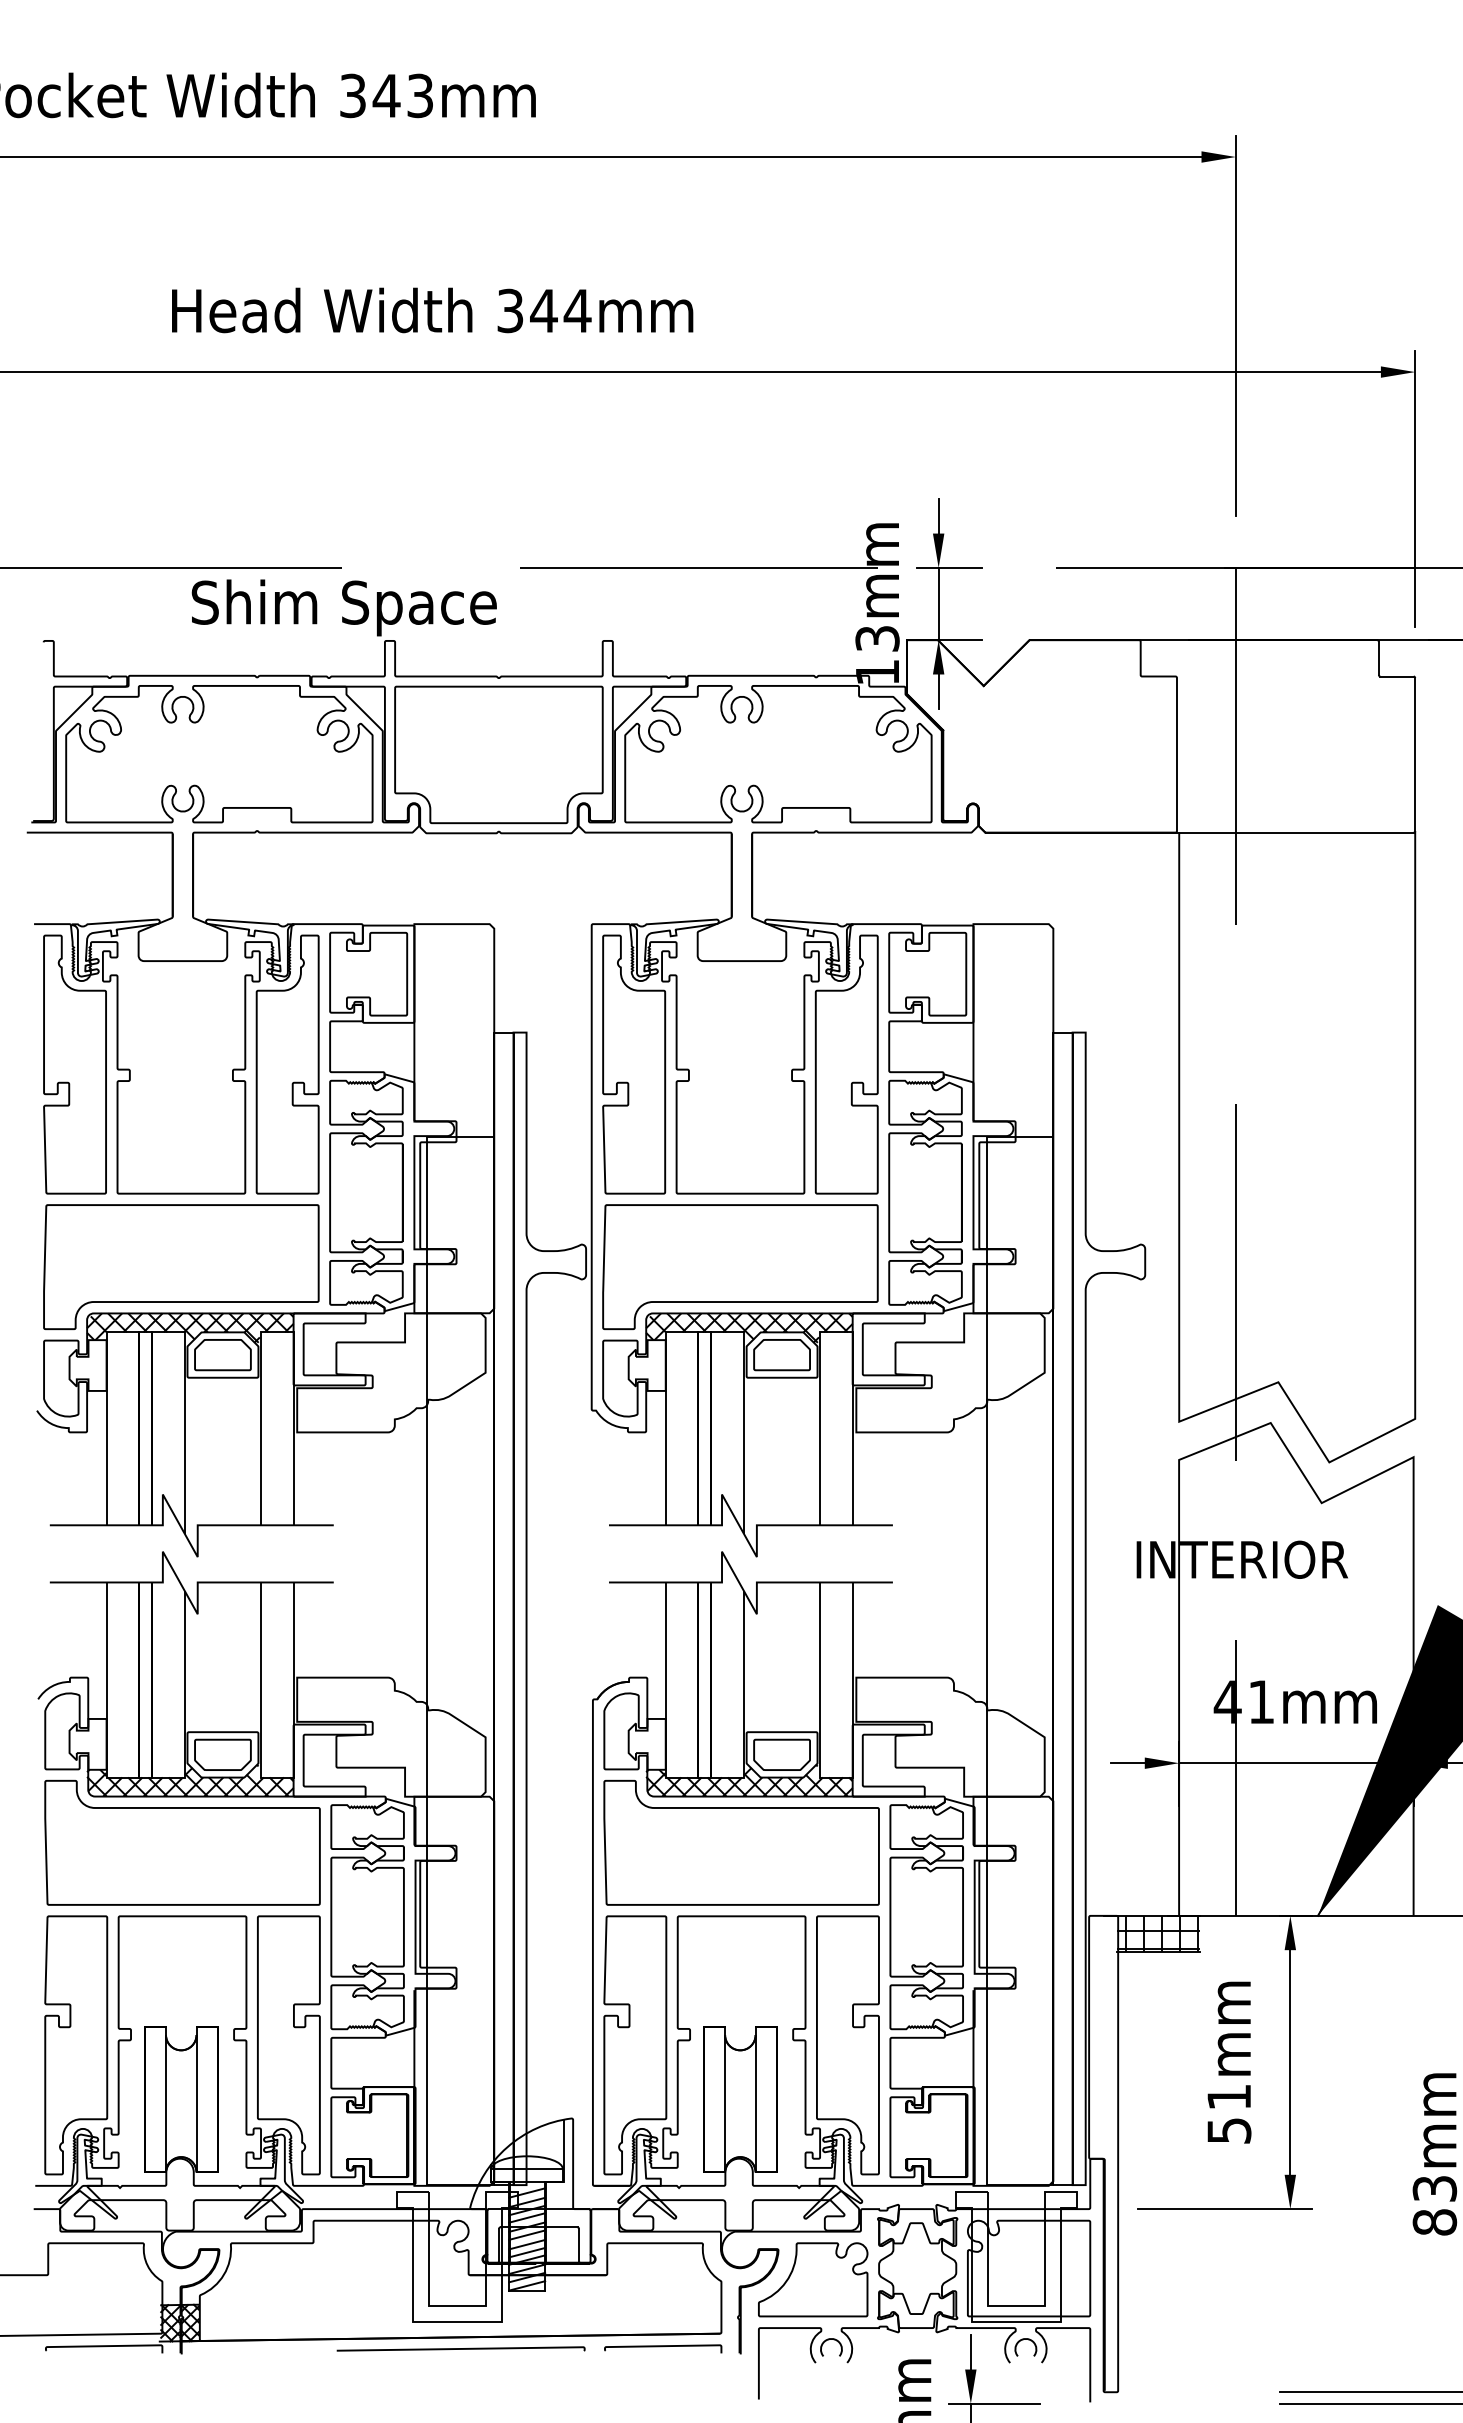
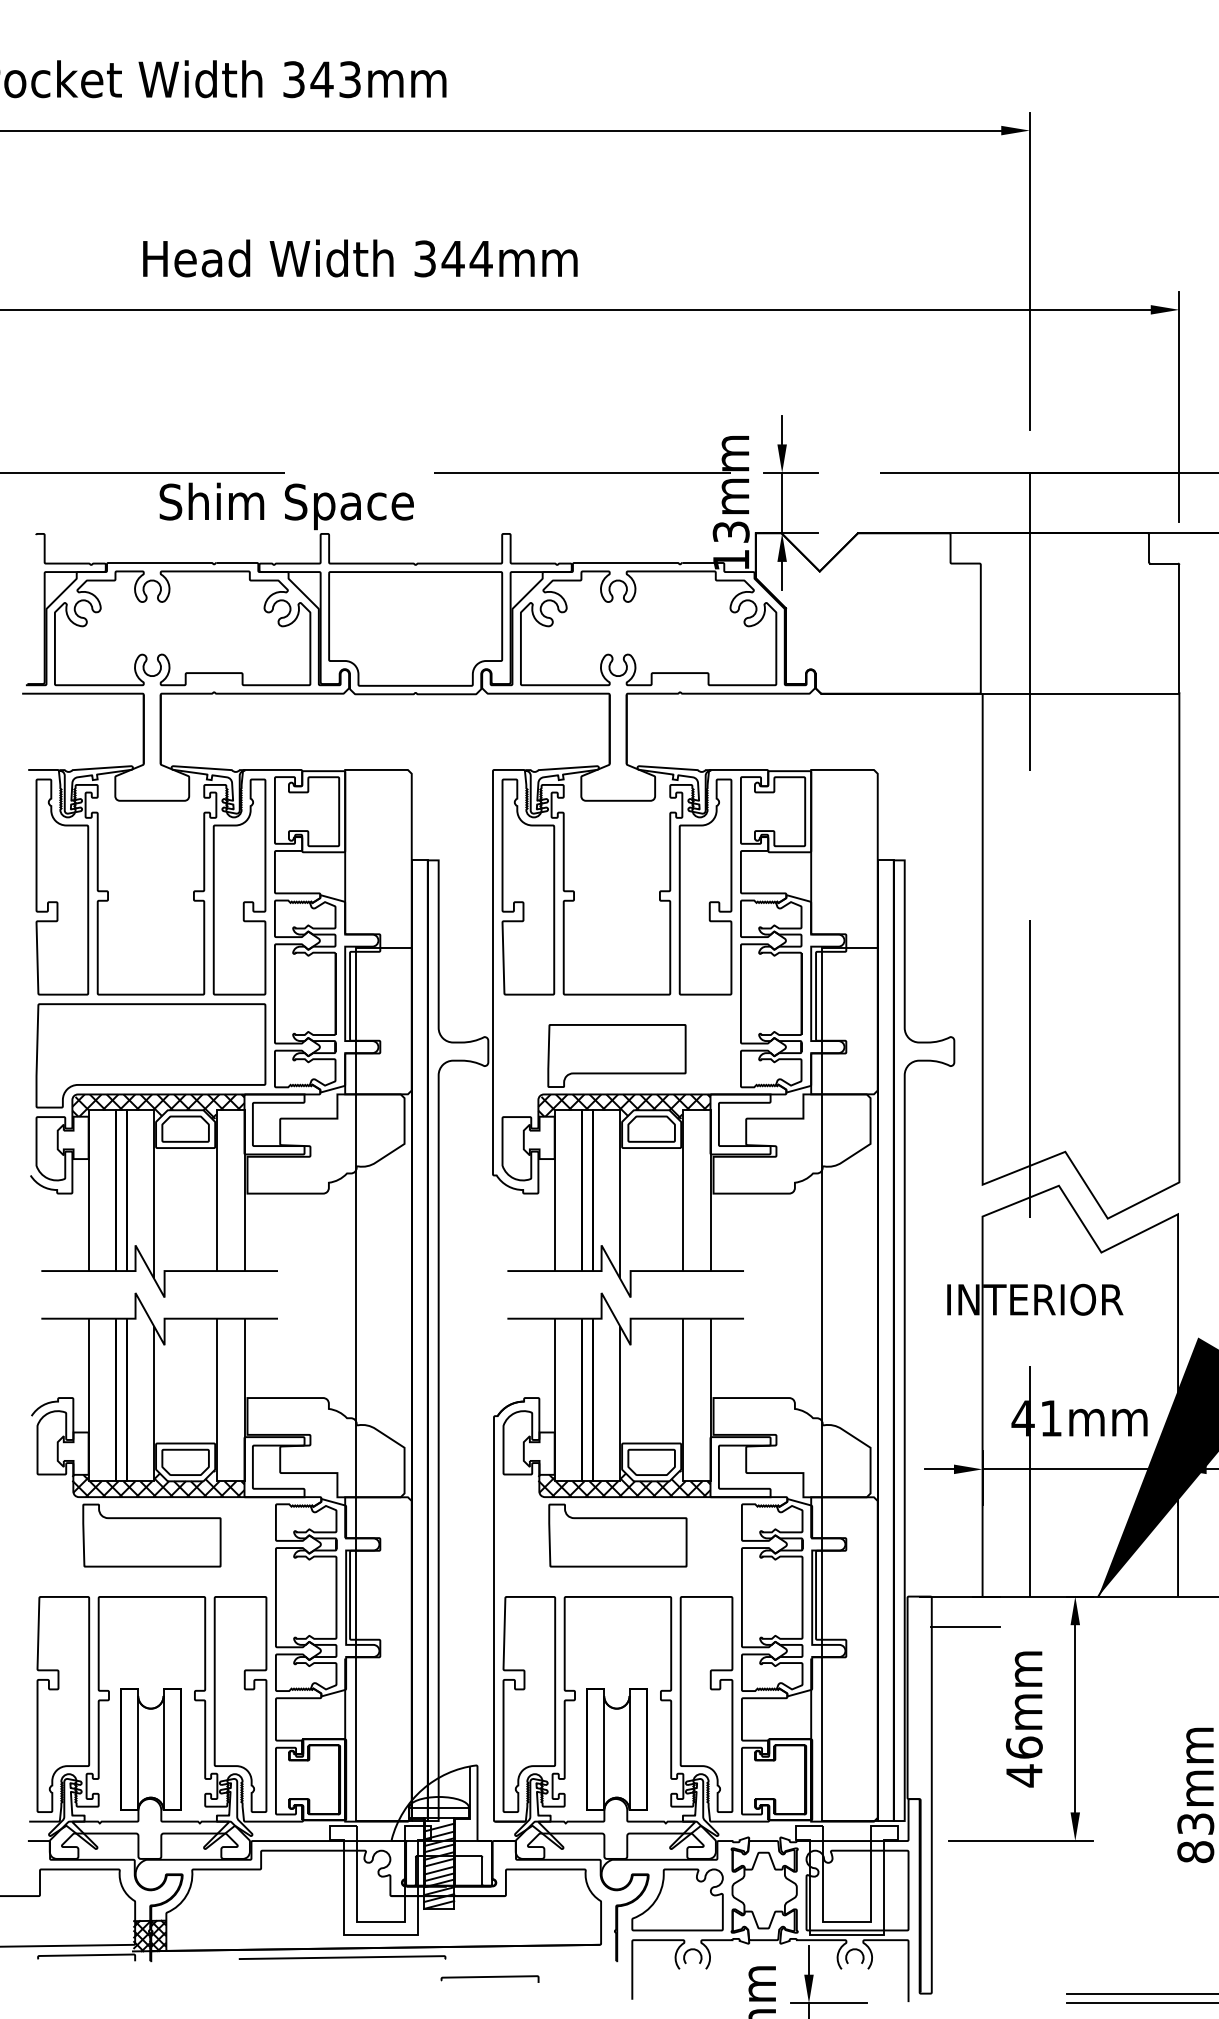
part: (740, 1267) -> (617, 1056), size x0.6
part: (182, 1842) -> (151, 1535), size x0.6
part: (741, 1842) -> (617, 1535), size x0.6
hatch: (1158, 1933) -> (965, 1611), removed
text: (1229, 2114) -> (1024, 1762), 51mm -> 46mm
curve: (663, 2347) -> (490, 1978), moved
curve: (460, 2348) -> (341, 1957), moved

